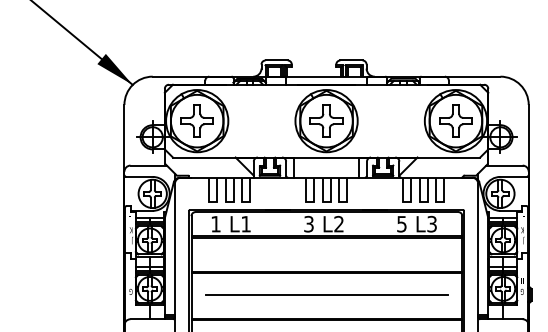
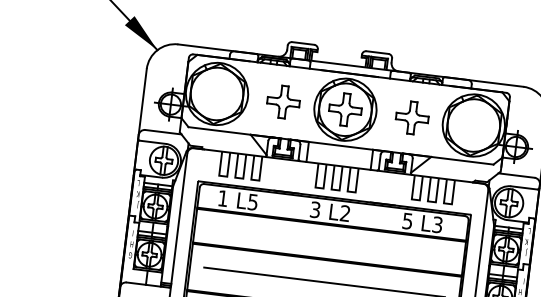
part: (196, 120) -> (282, 101), moved
part: (455, 120) -> (411, 117), moved
text: (245, 224) -> (252, 202), L1 -> L5

